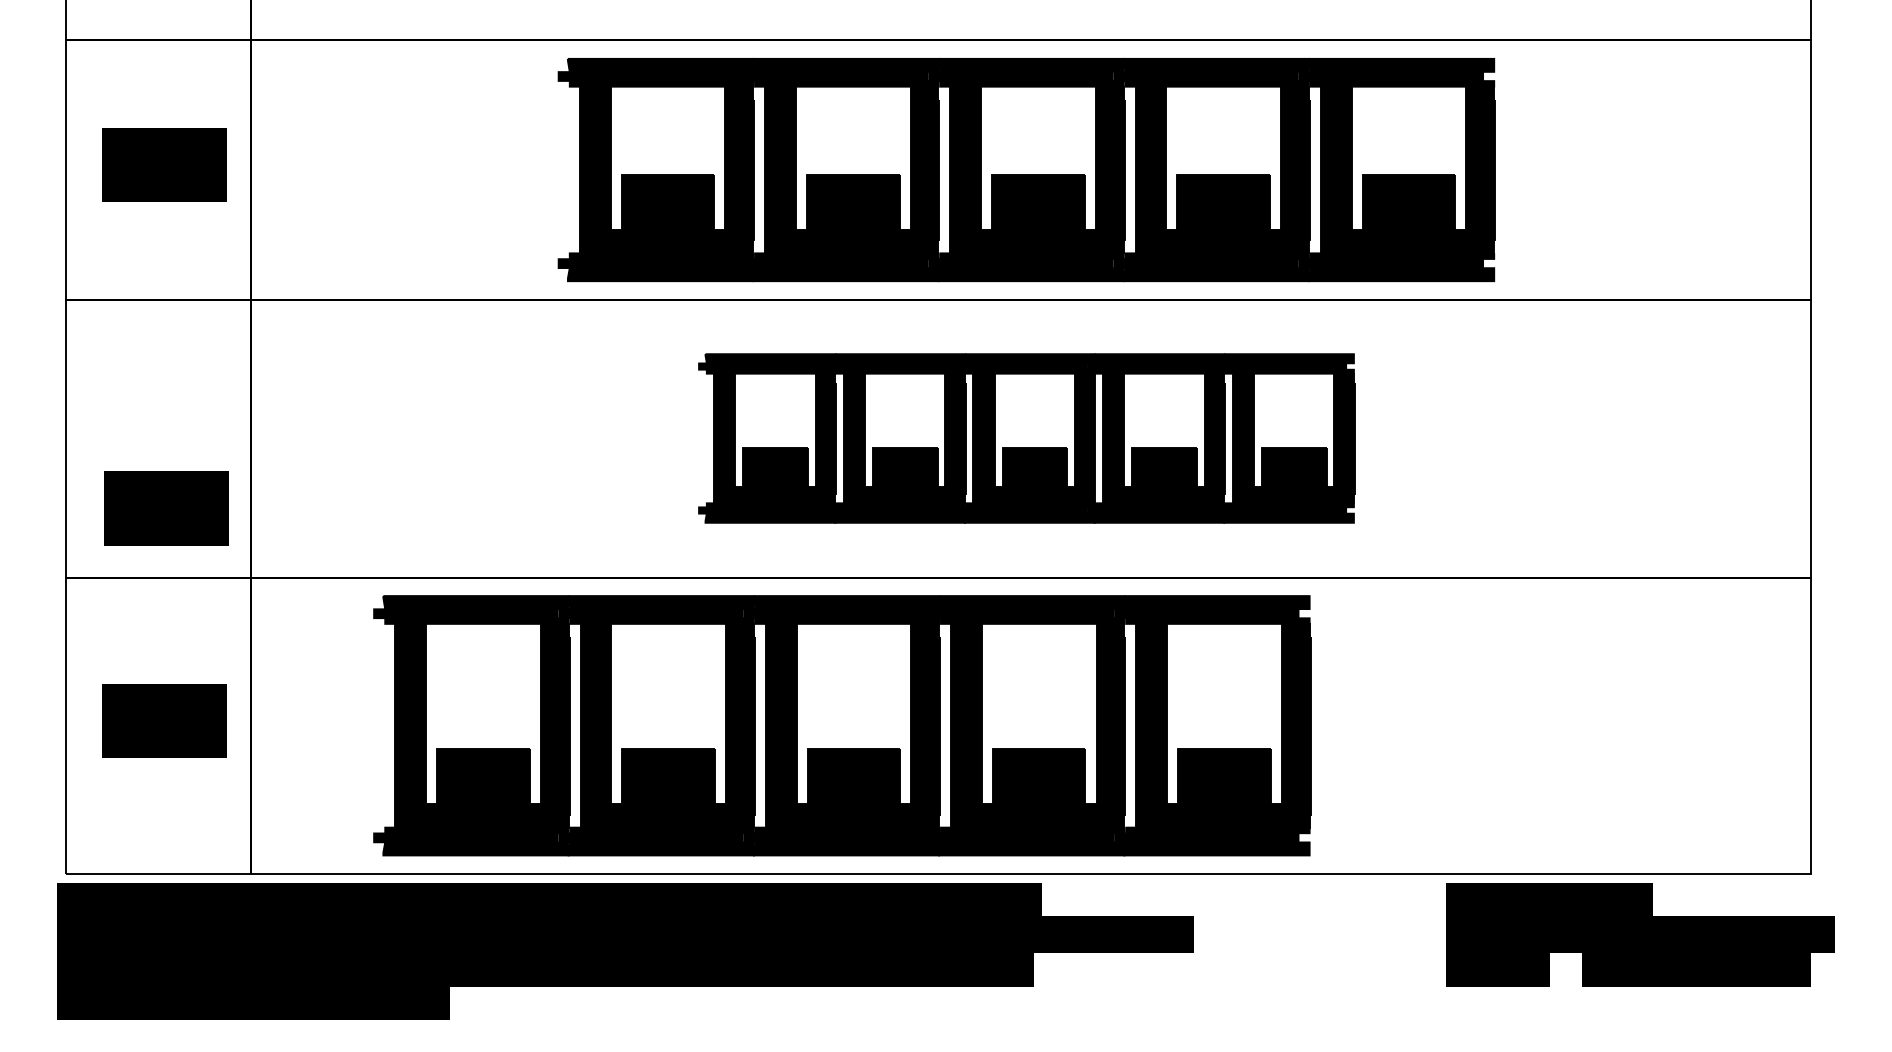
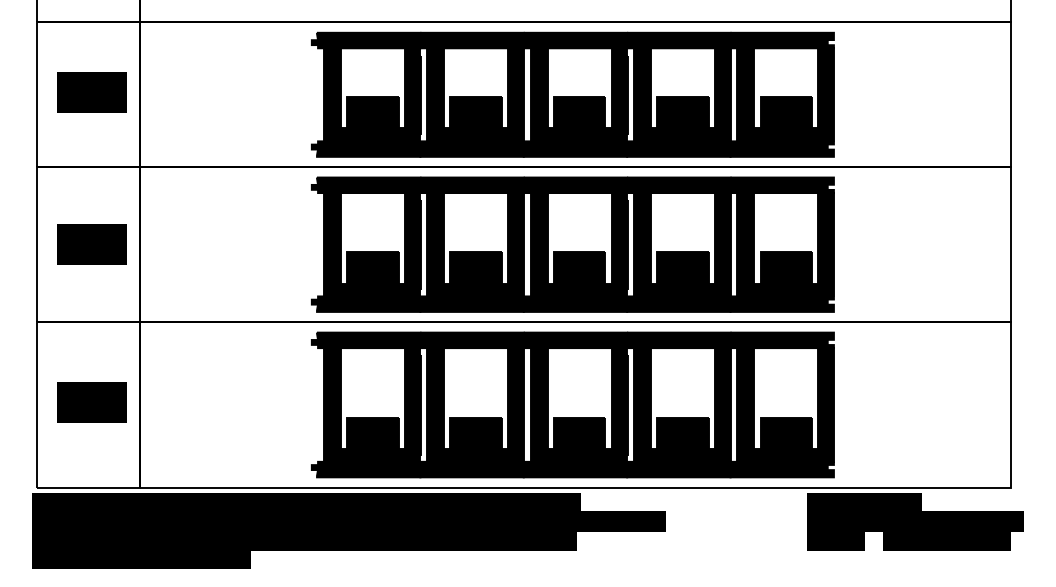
part: (1025, 438) -> (572, 244), size x1.43
text: (165, 508) -> (91, 244), moved
part: (841, 724) -> (572, 404), moved

